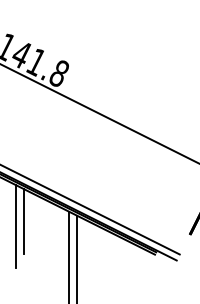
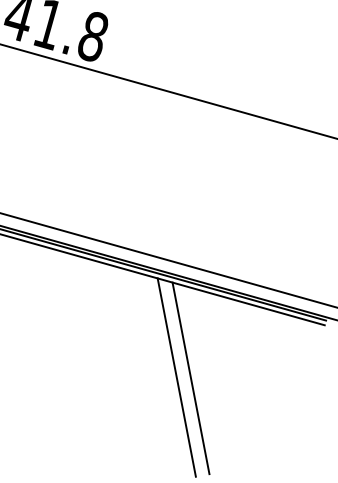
line: (24, 221) -> (81, 311), removed
line: (16, 226) -> (69, 322), removed

